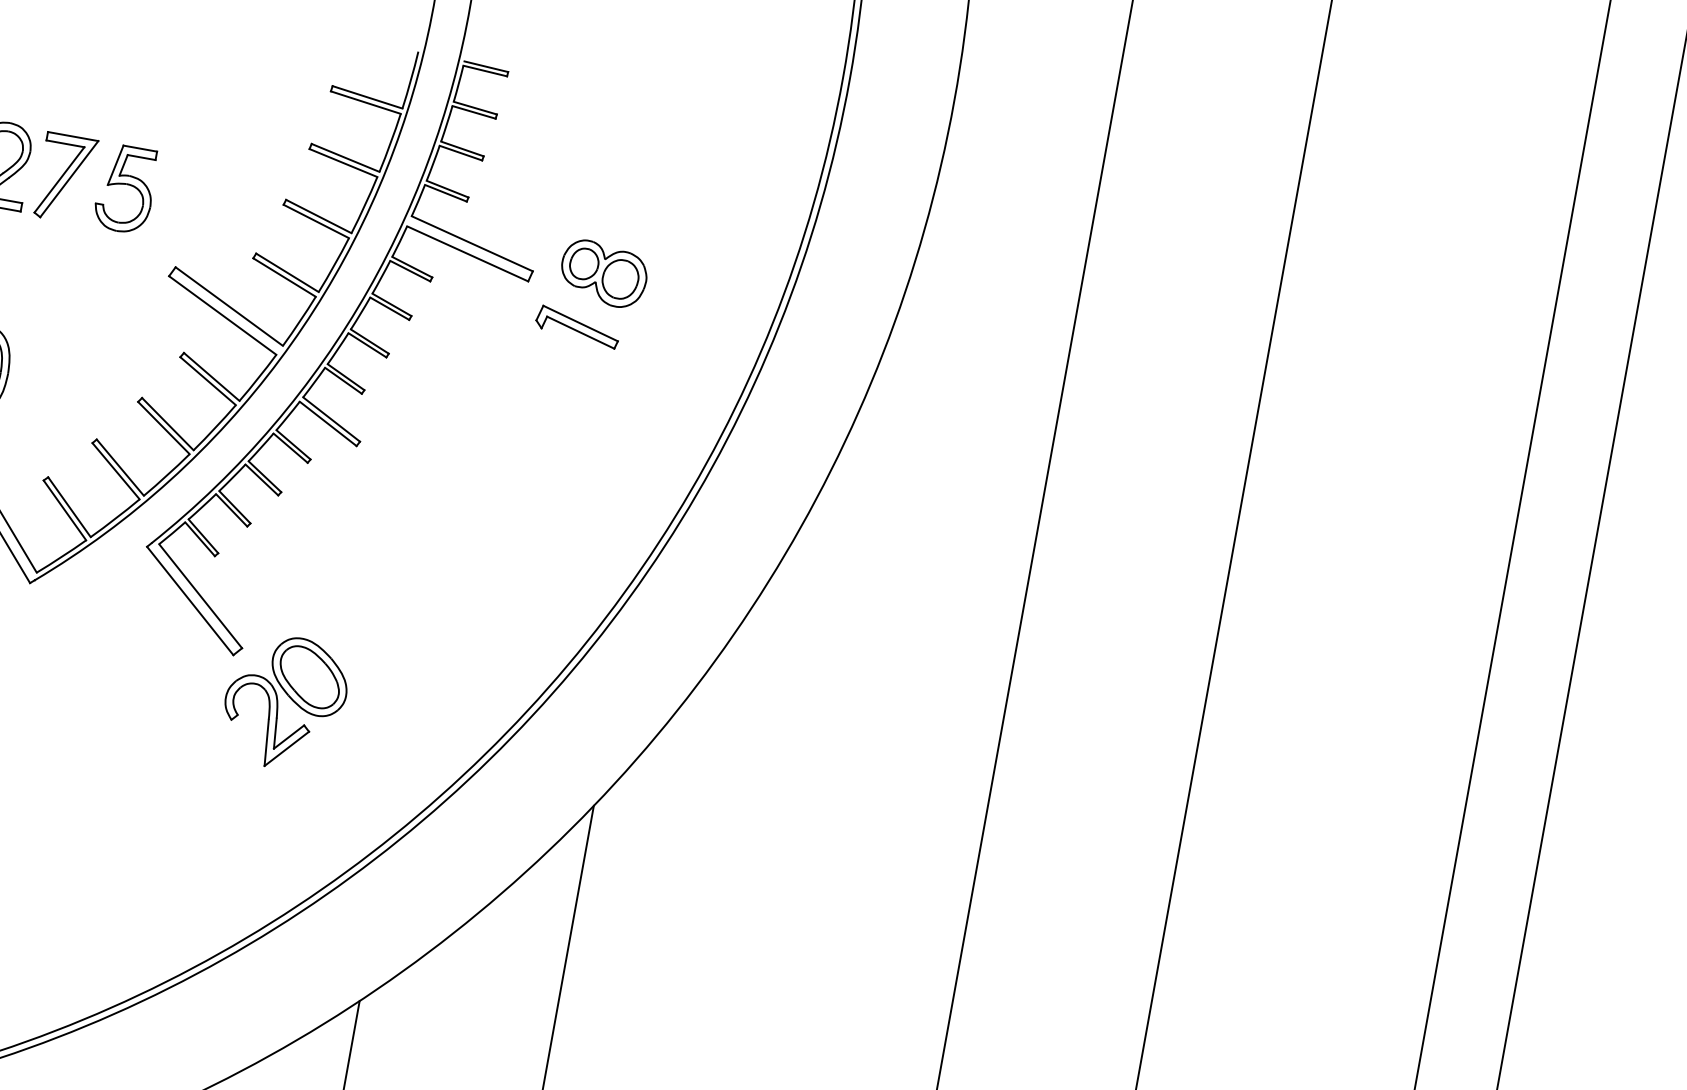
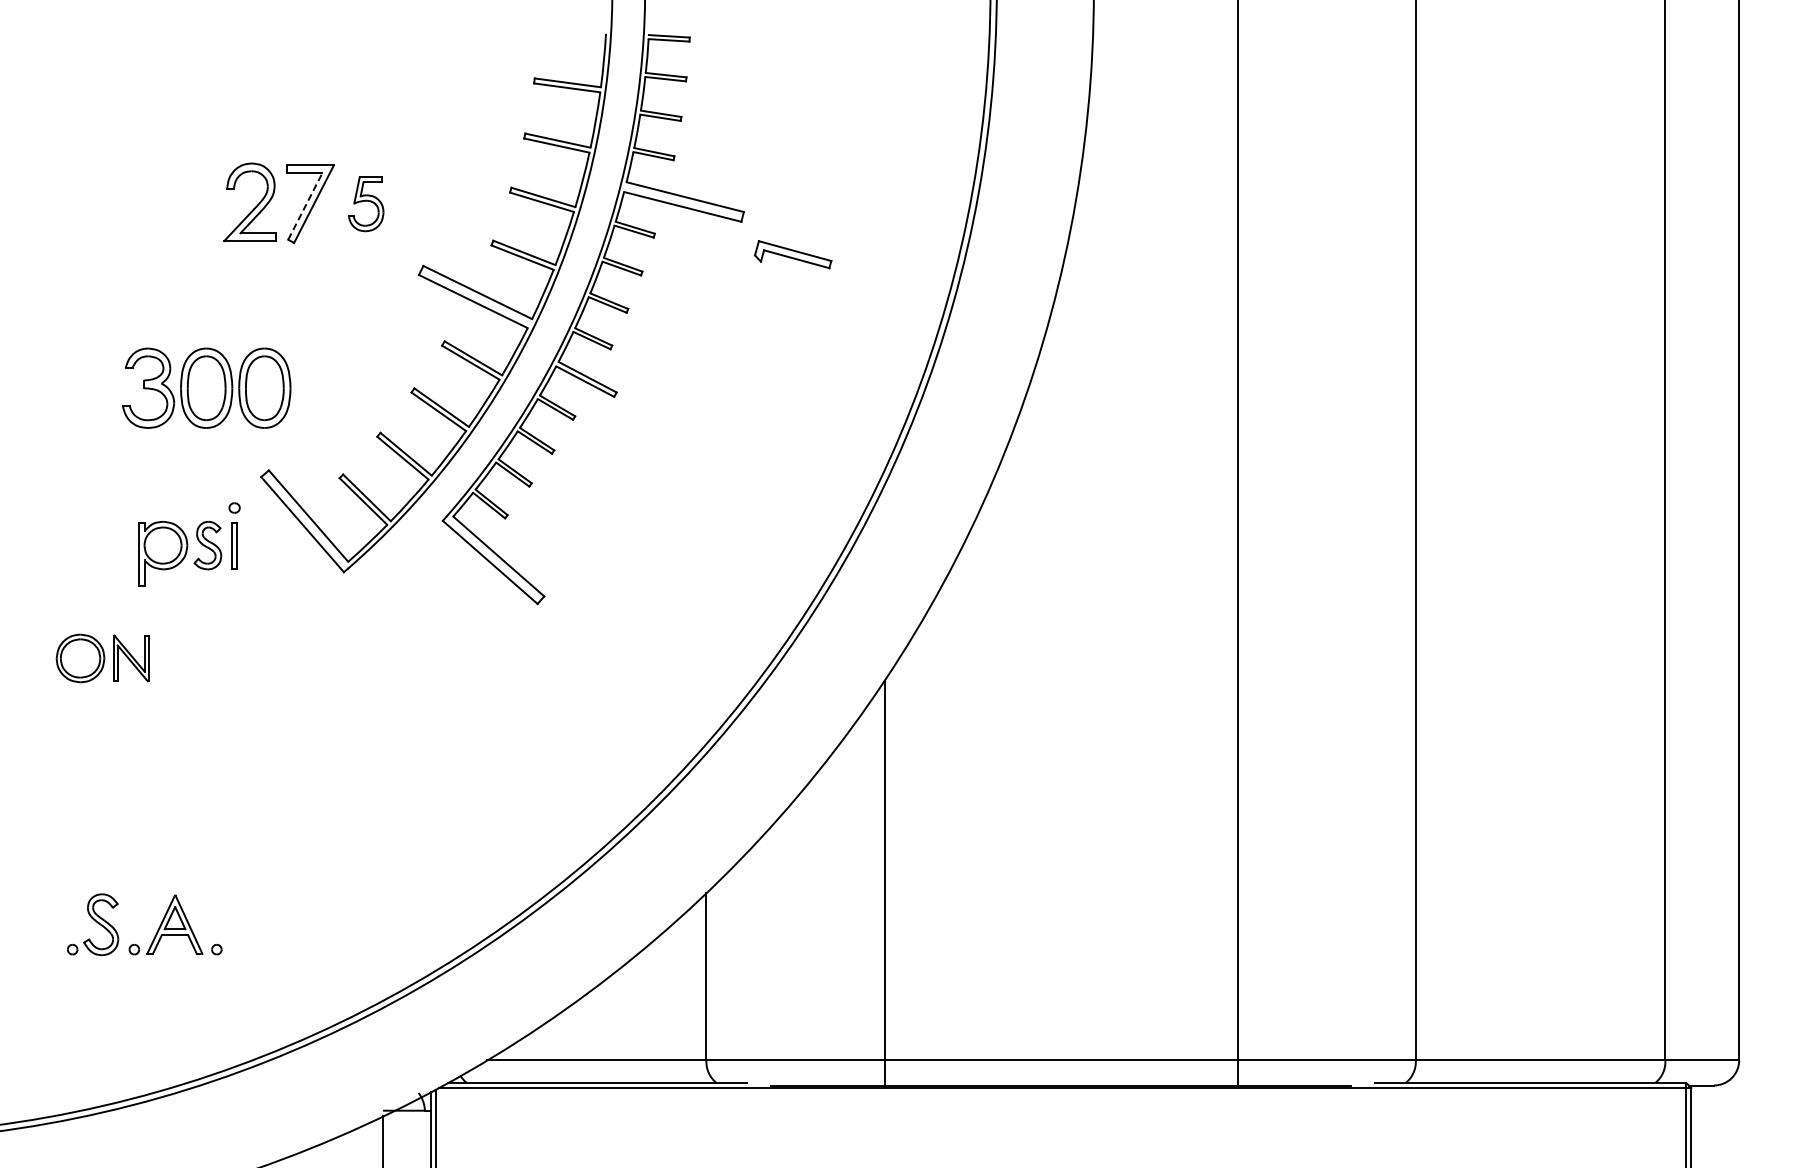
line: (59, 180) -> (305, 206), solid -> dashed
part: (125, 188) -> (365, 203), size x0.7
part: (603, 273) -> (807, 202), removed
part: (283, 702) -> (590, 638), removed

